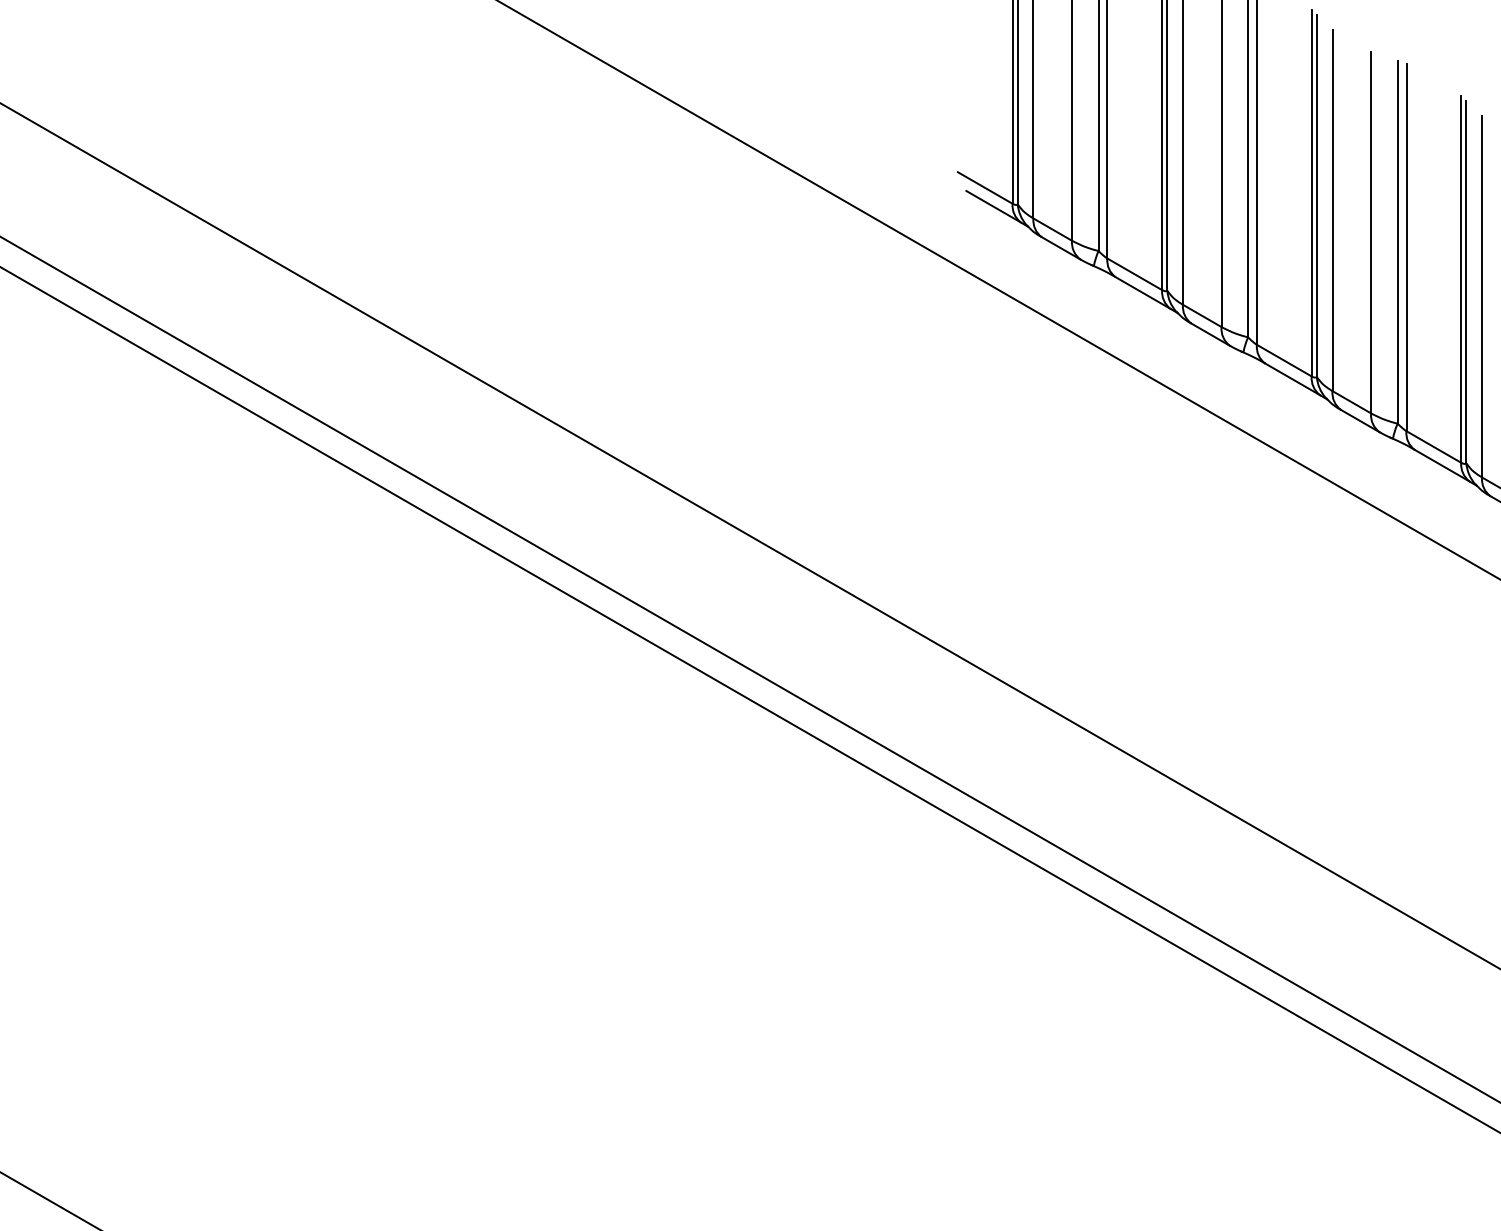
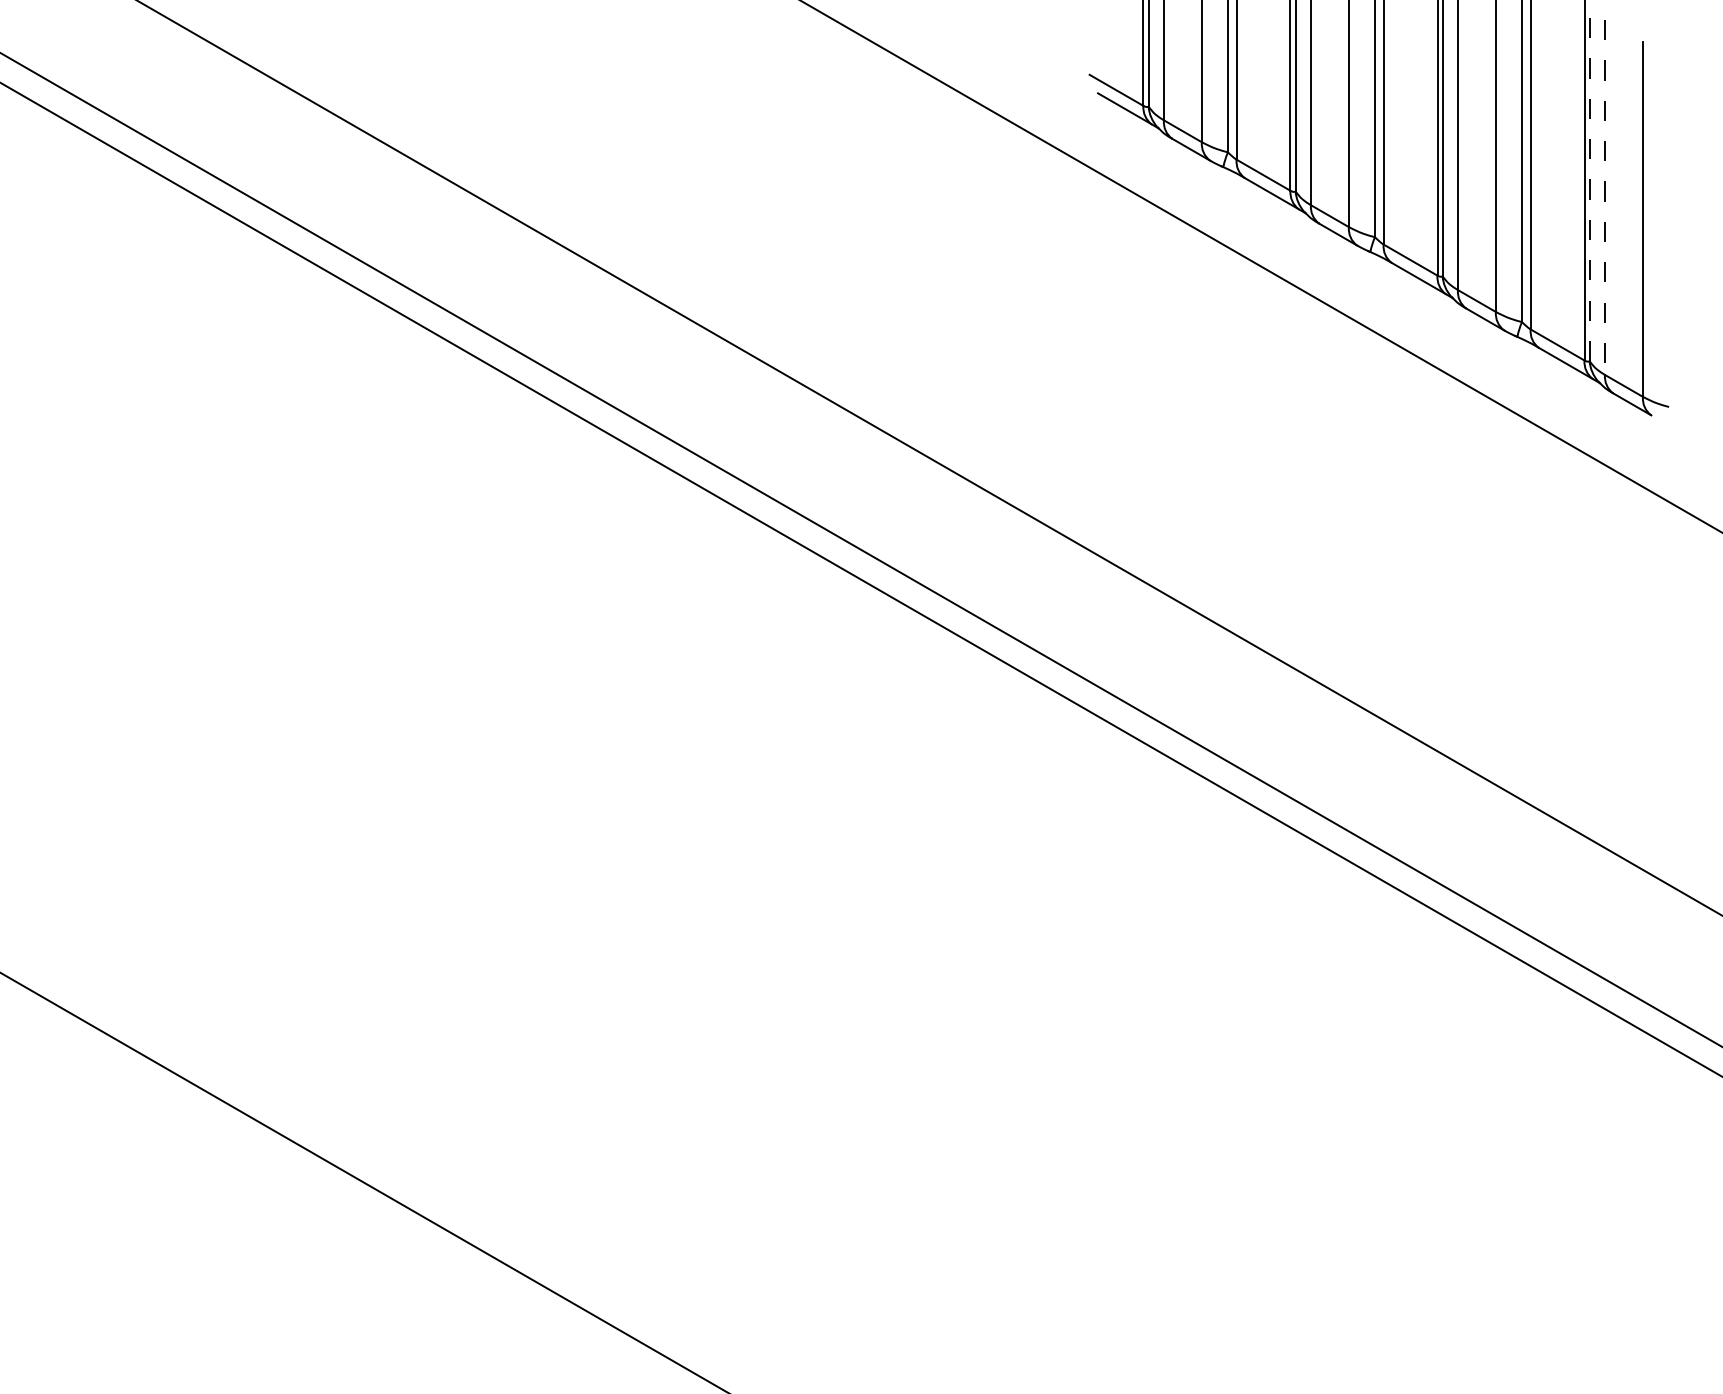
line: (1466, 281) -> (1589, 182), solid -> dashed
line: (1482, 296) -> (1605, 197), solid -> dashed

